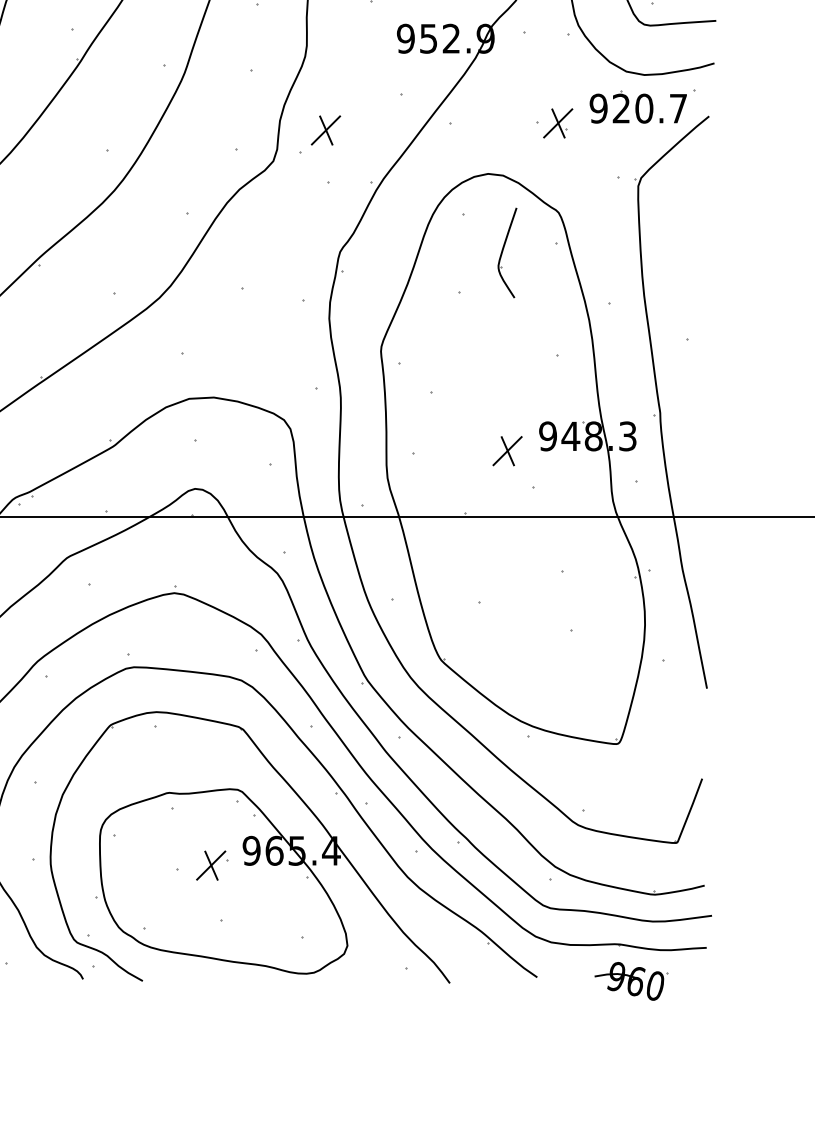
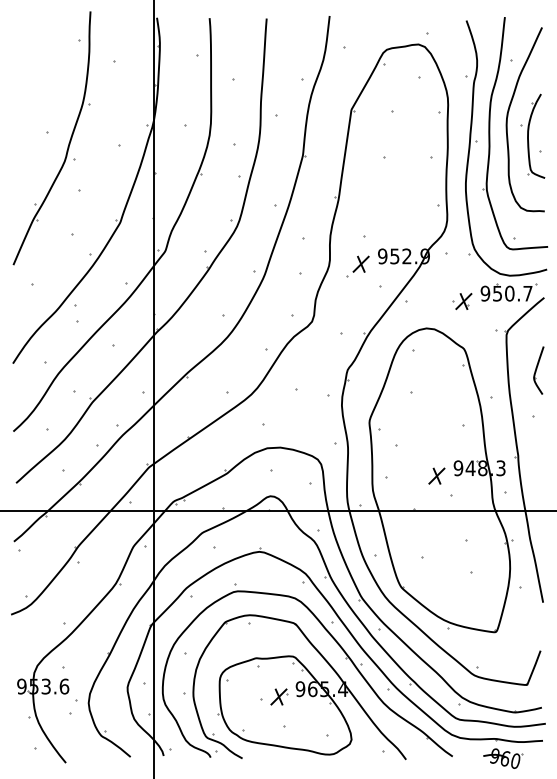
text: (621, 108) -> (497, 293), 920.7 -> 950.7
part: (319, 134) -> (357, 266), moved
part: (506, 252) -> (538, 370), moved

